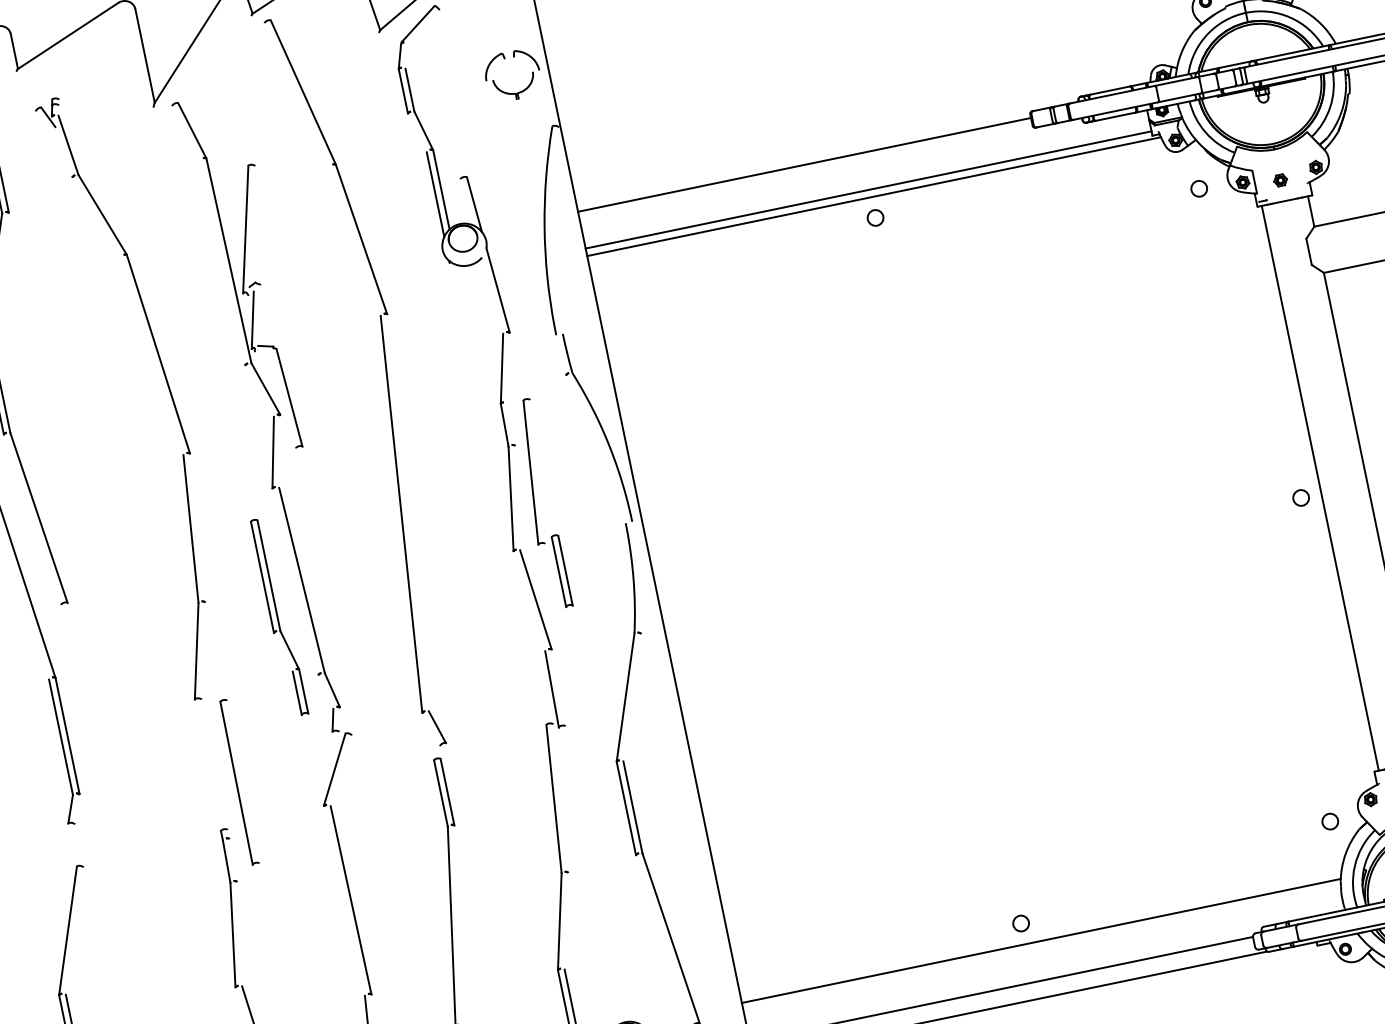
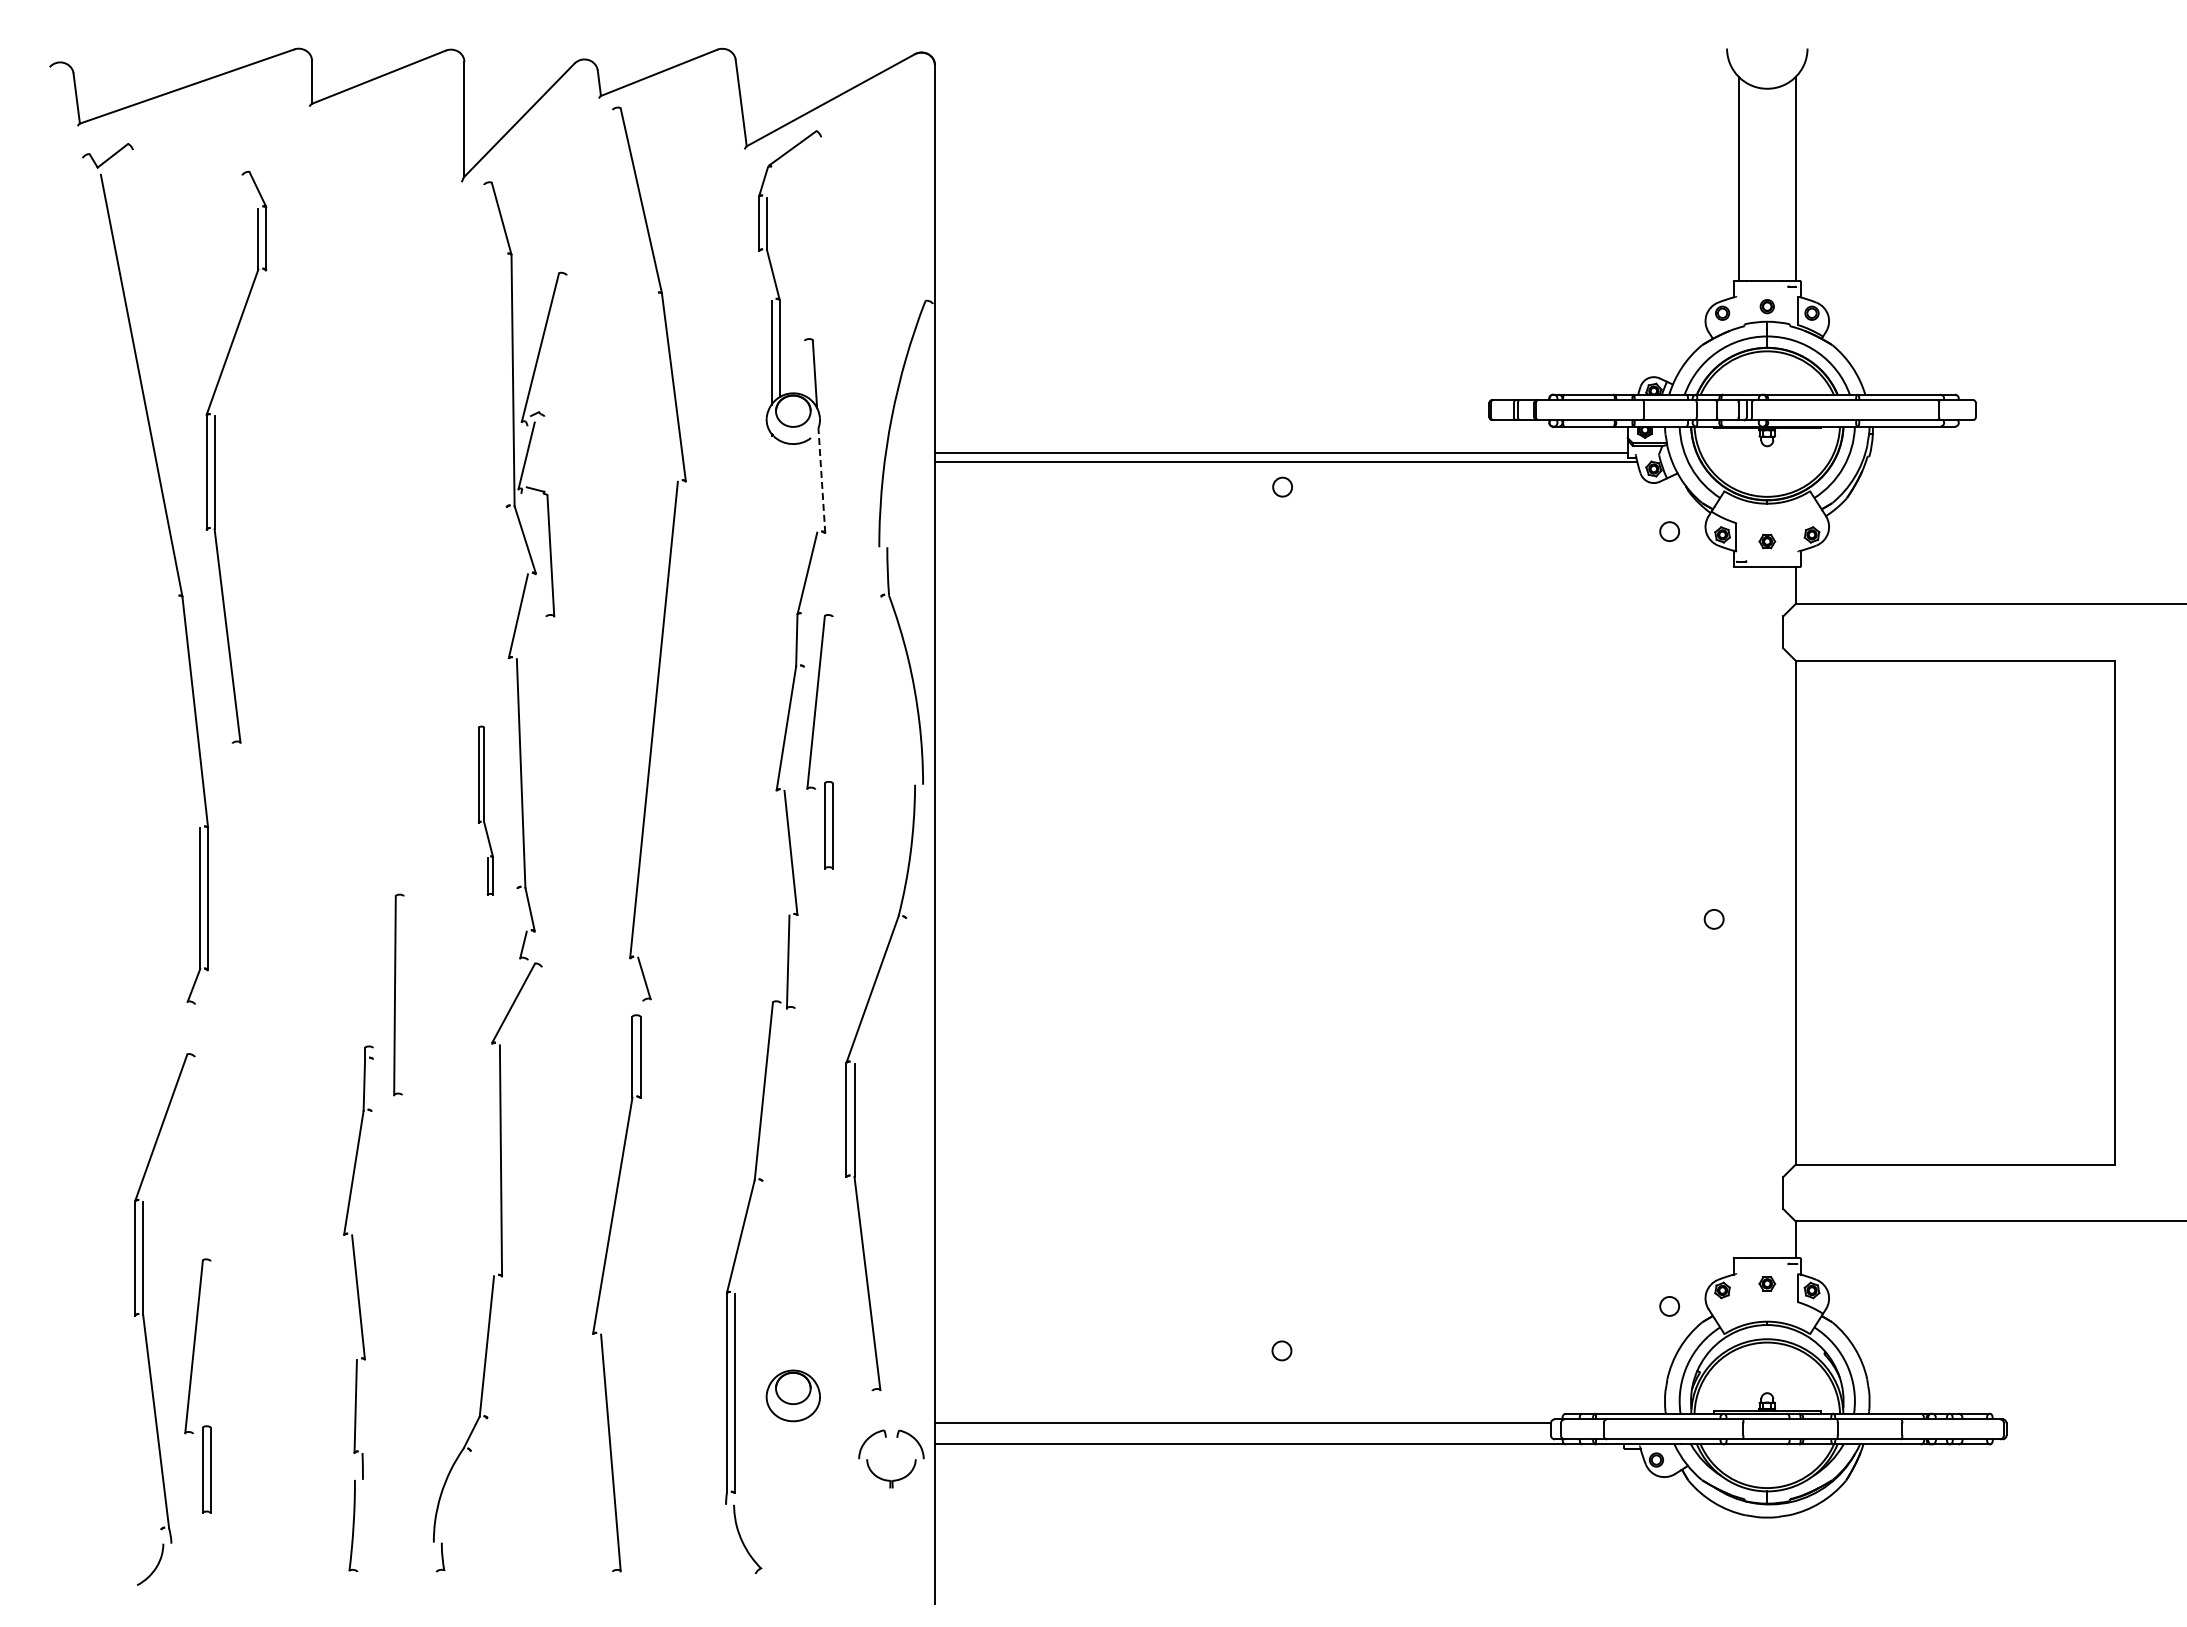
part: (514, 92) -> (889, 252), removed
line: (803, 164) -> (1211, 407), removed
line: (497, 290) -> (821, 480), solid -> dashed
part: (167, 386) -> (410, 513), removed
line: (1320, 488) -> (1739, 912), removed
part: (279, 616) -> (485, 810), size x0.7
line: (1041, 941) -> (1301, 1376), removed

